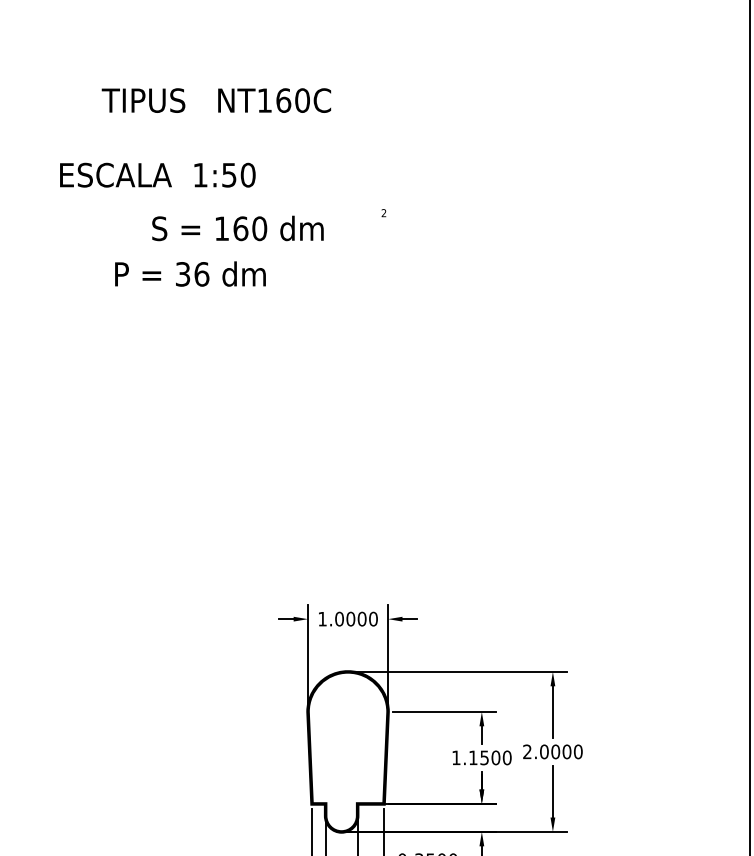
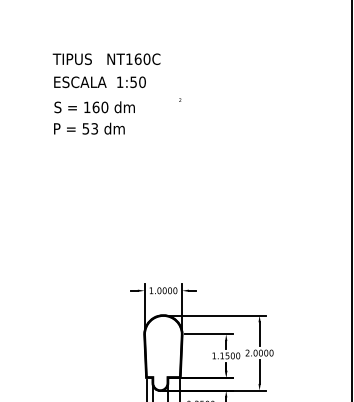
text: (216, 98) -> (106, 58), moved
text: (156, 175) -> (99, 82), moved
text: (237, 228) -> (94, 107), moved
text: (192, 273) -> (90, 128), 36 -> 53

